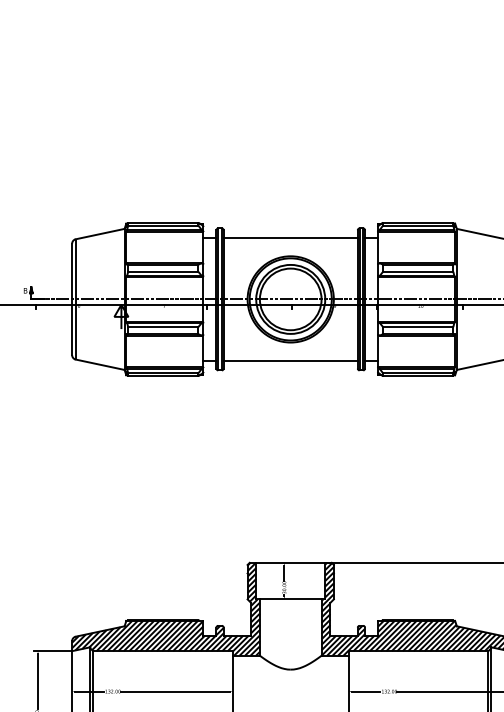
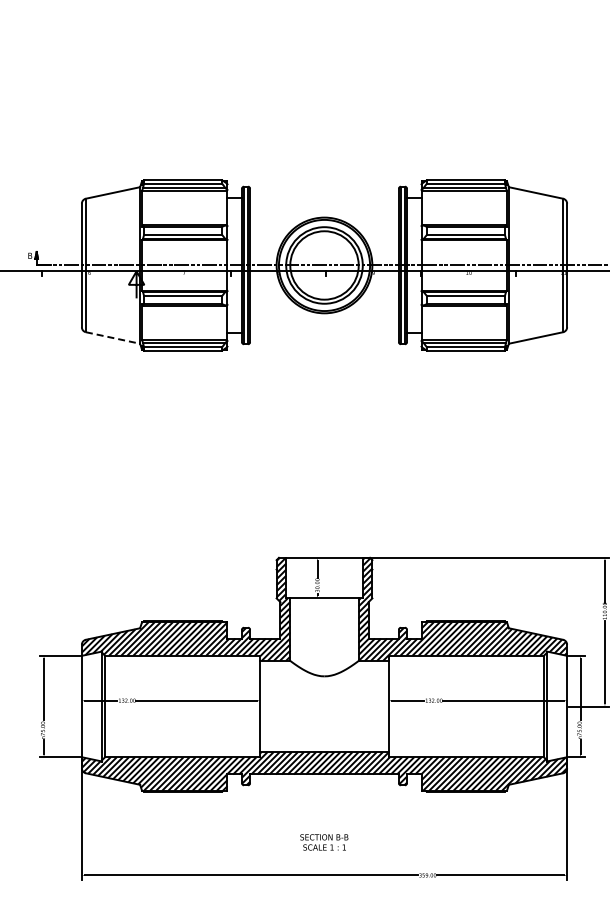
line: (290, 238) -> (324, 197), removed
line: (290, 360) -> (324, 333), removed
line: (100, 364) -> (113, 337), solid -> dashed

